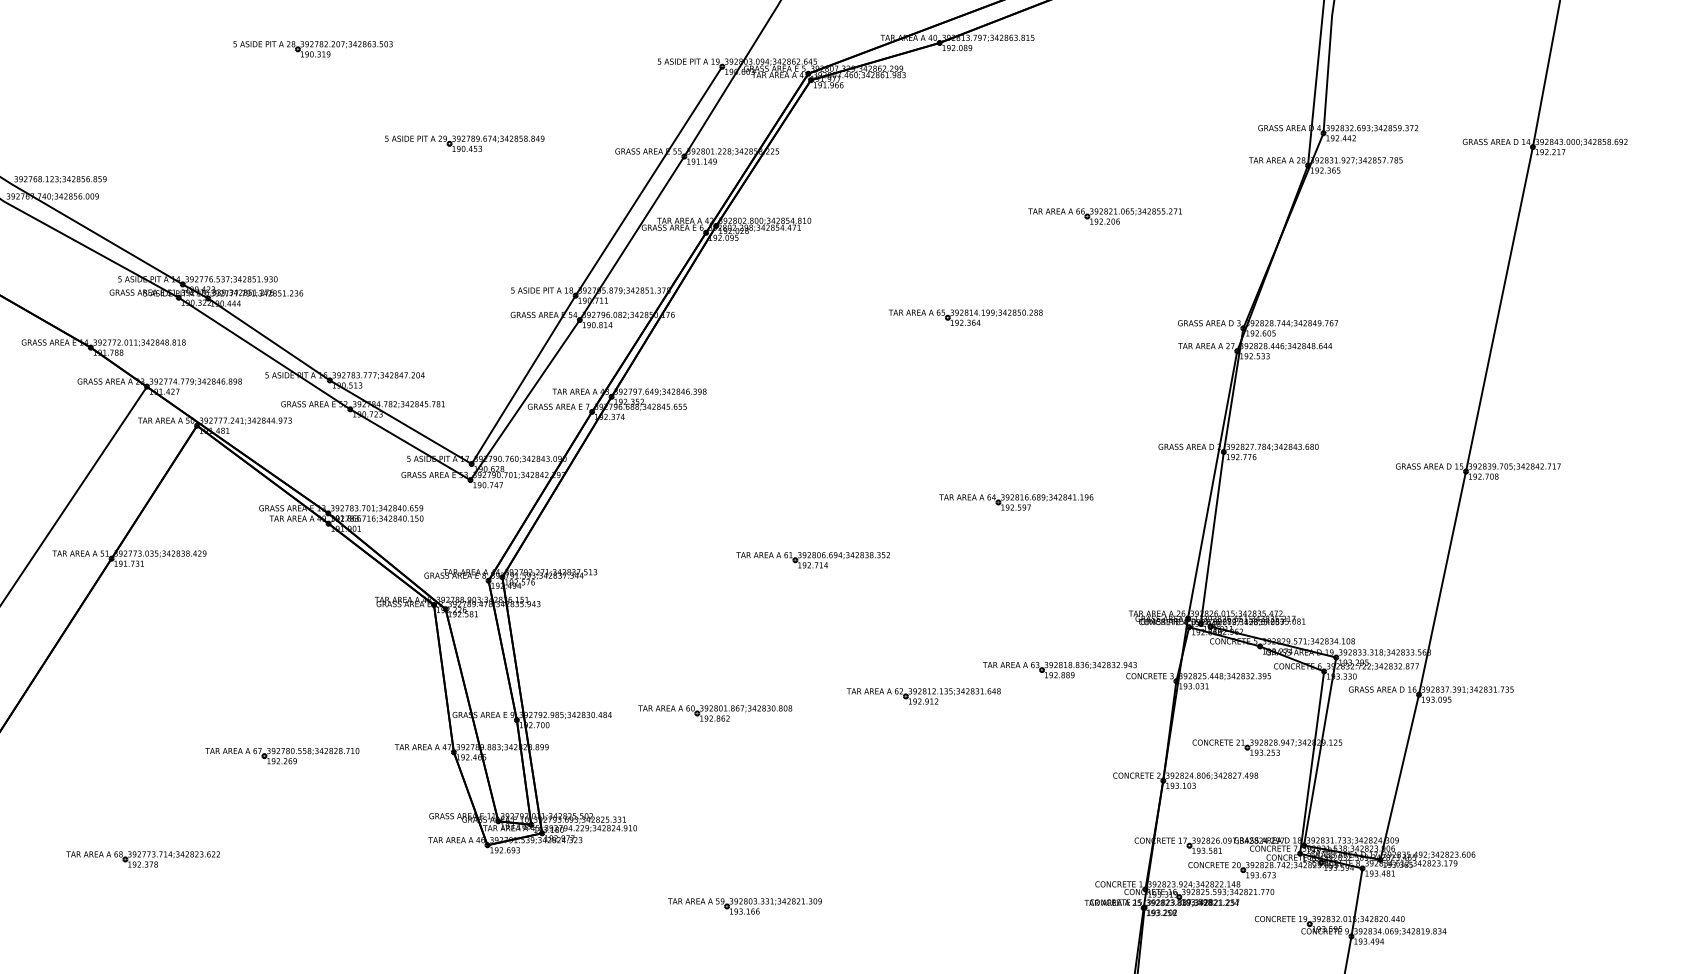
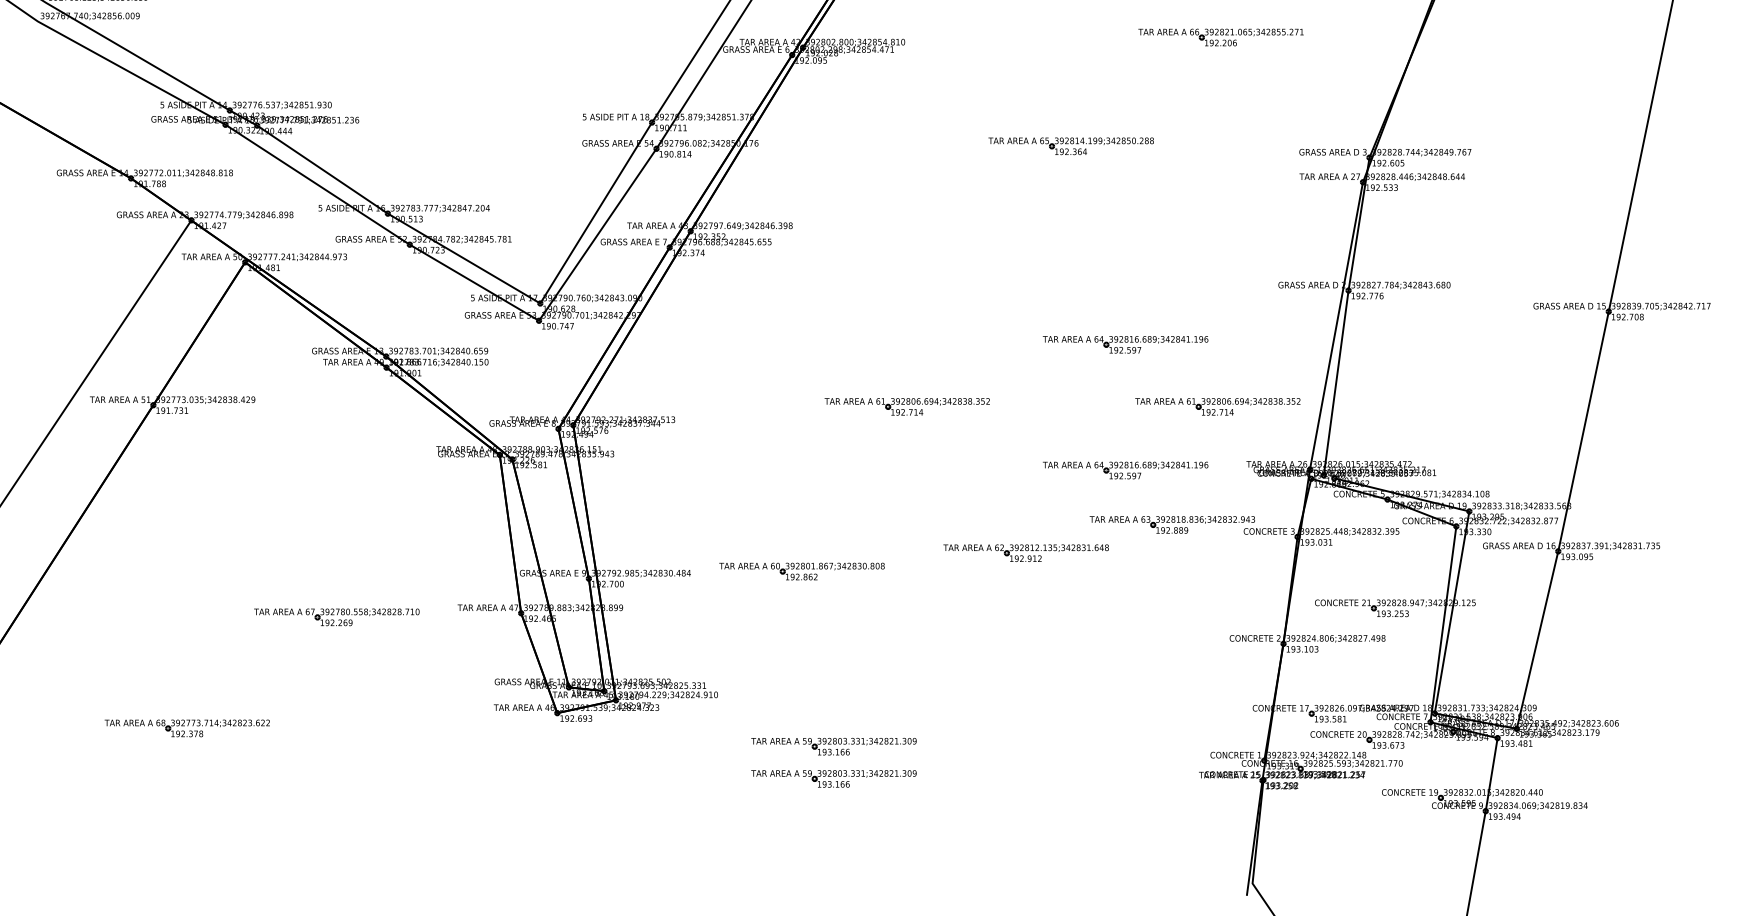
part: (1101, 560) -> (1217, 407), added
part: (1016, 619) -> (1125, 470), added
part: (744, 876) -> (833, 746), added

